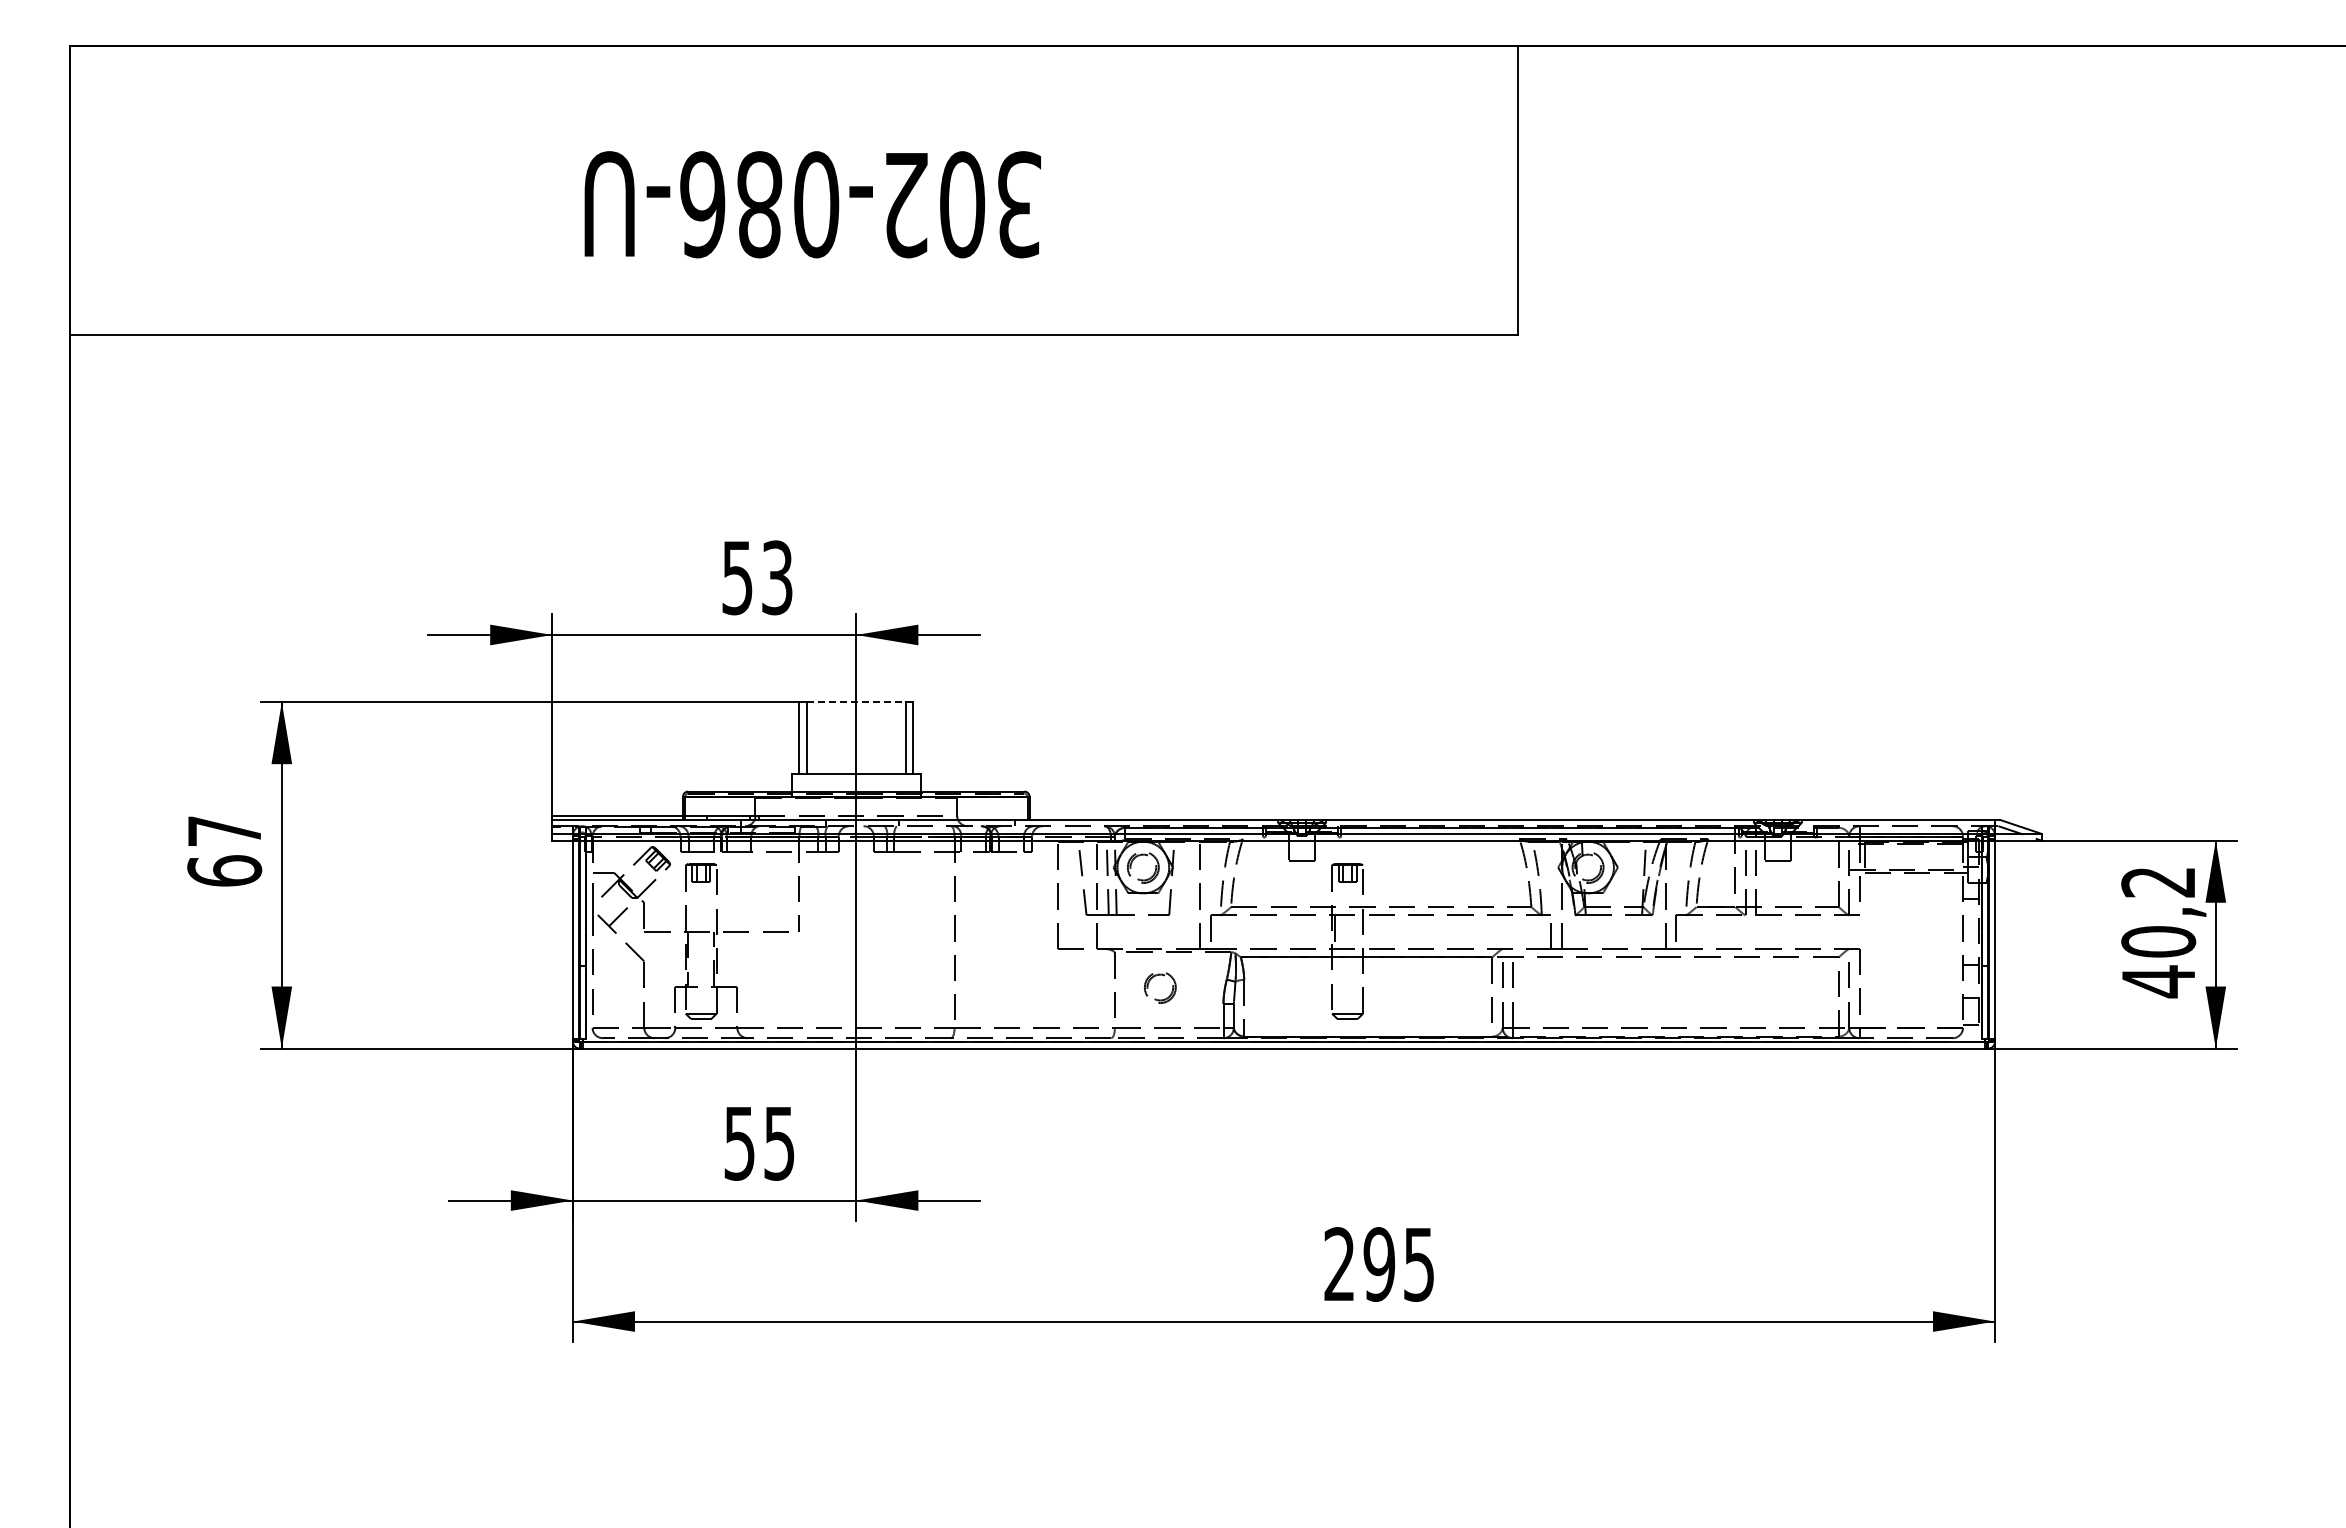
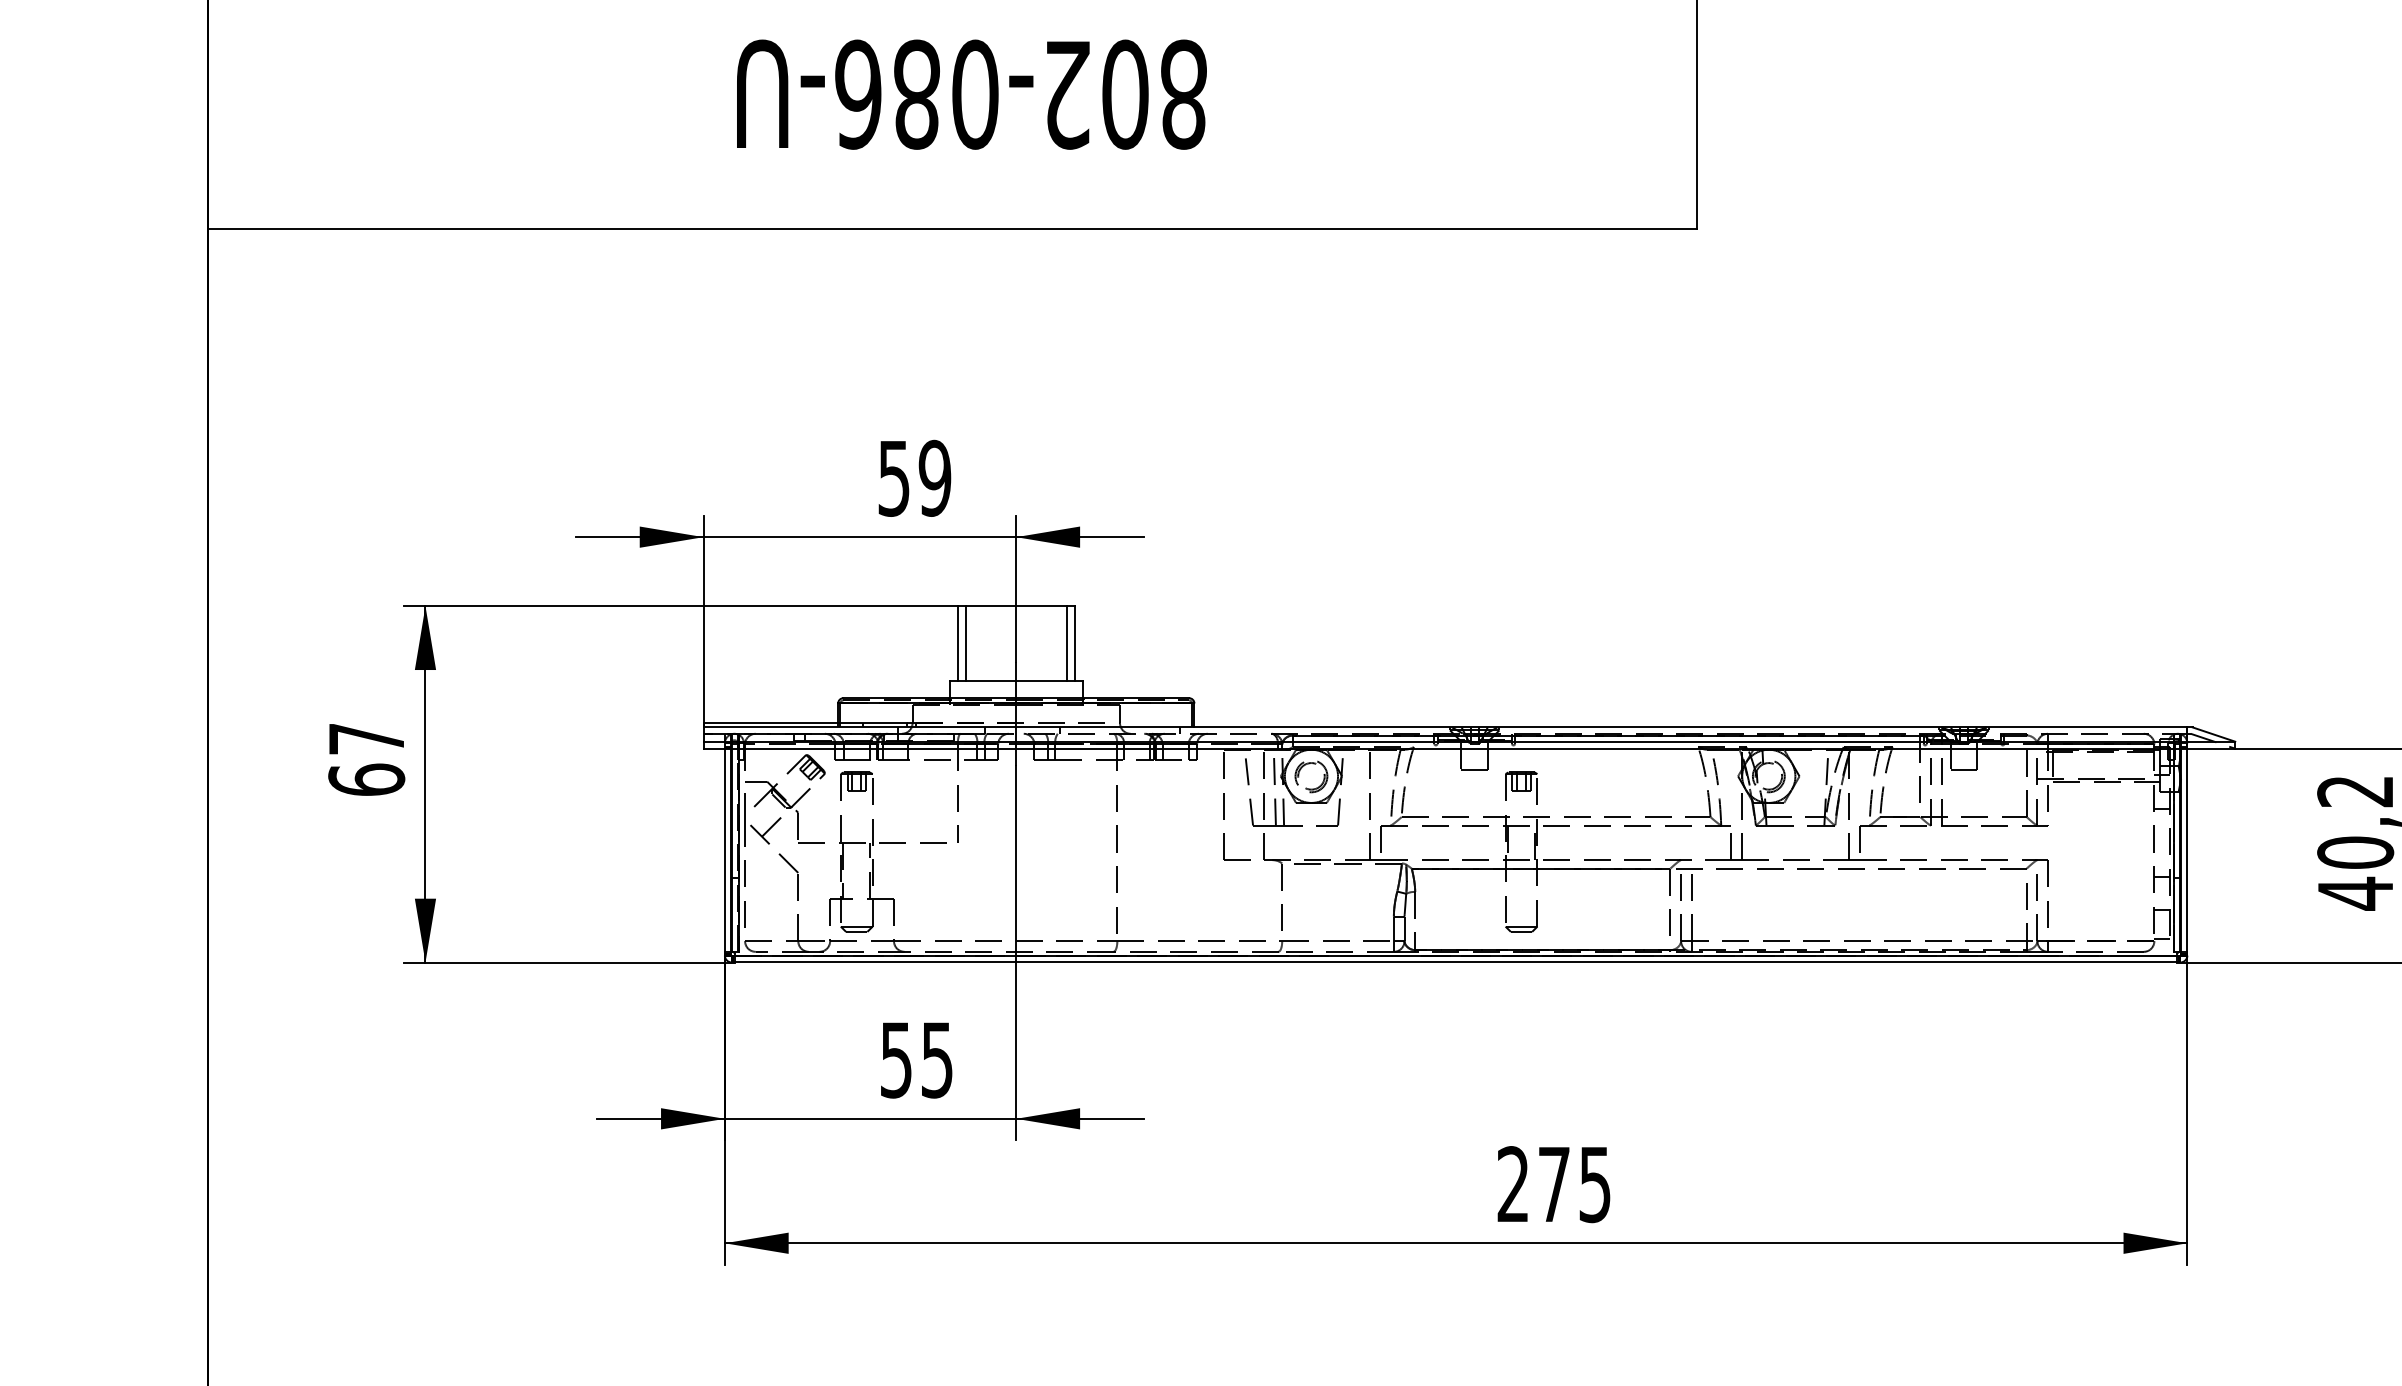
text: (1019, 204) -> (1184, 94), 302-086-U -> 802-086-U
text: (776, 577) -> (934, 478), 53 -> 59
line: (856, 702) -> (1016, 606), dashed -> solid
line: (1360, 932) -> (1534, 843), added
part: (1154, 977) -> (1322, 889), removed
text: (1379, 1264) -> (1554, 1184), 295 -> 275

